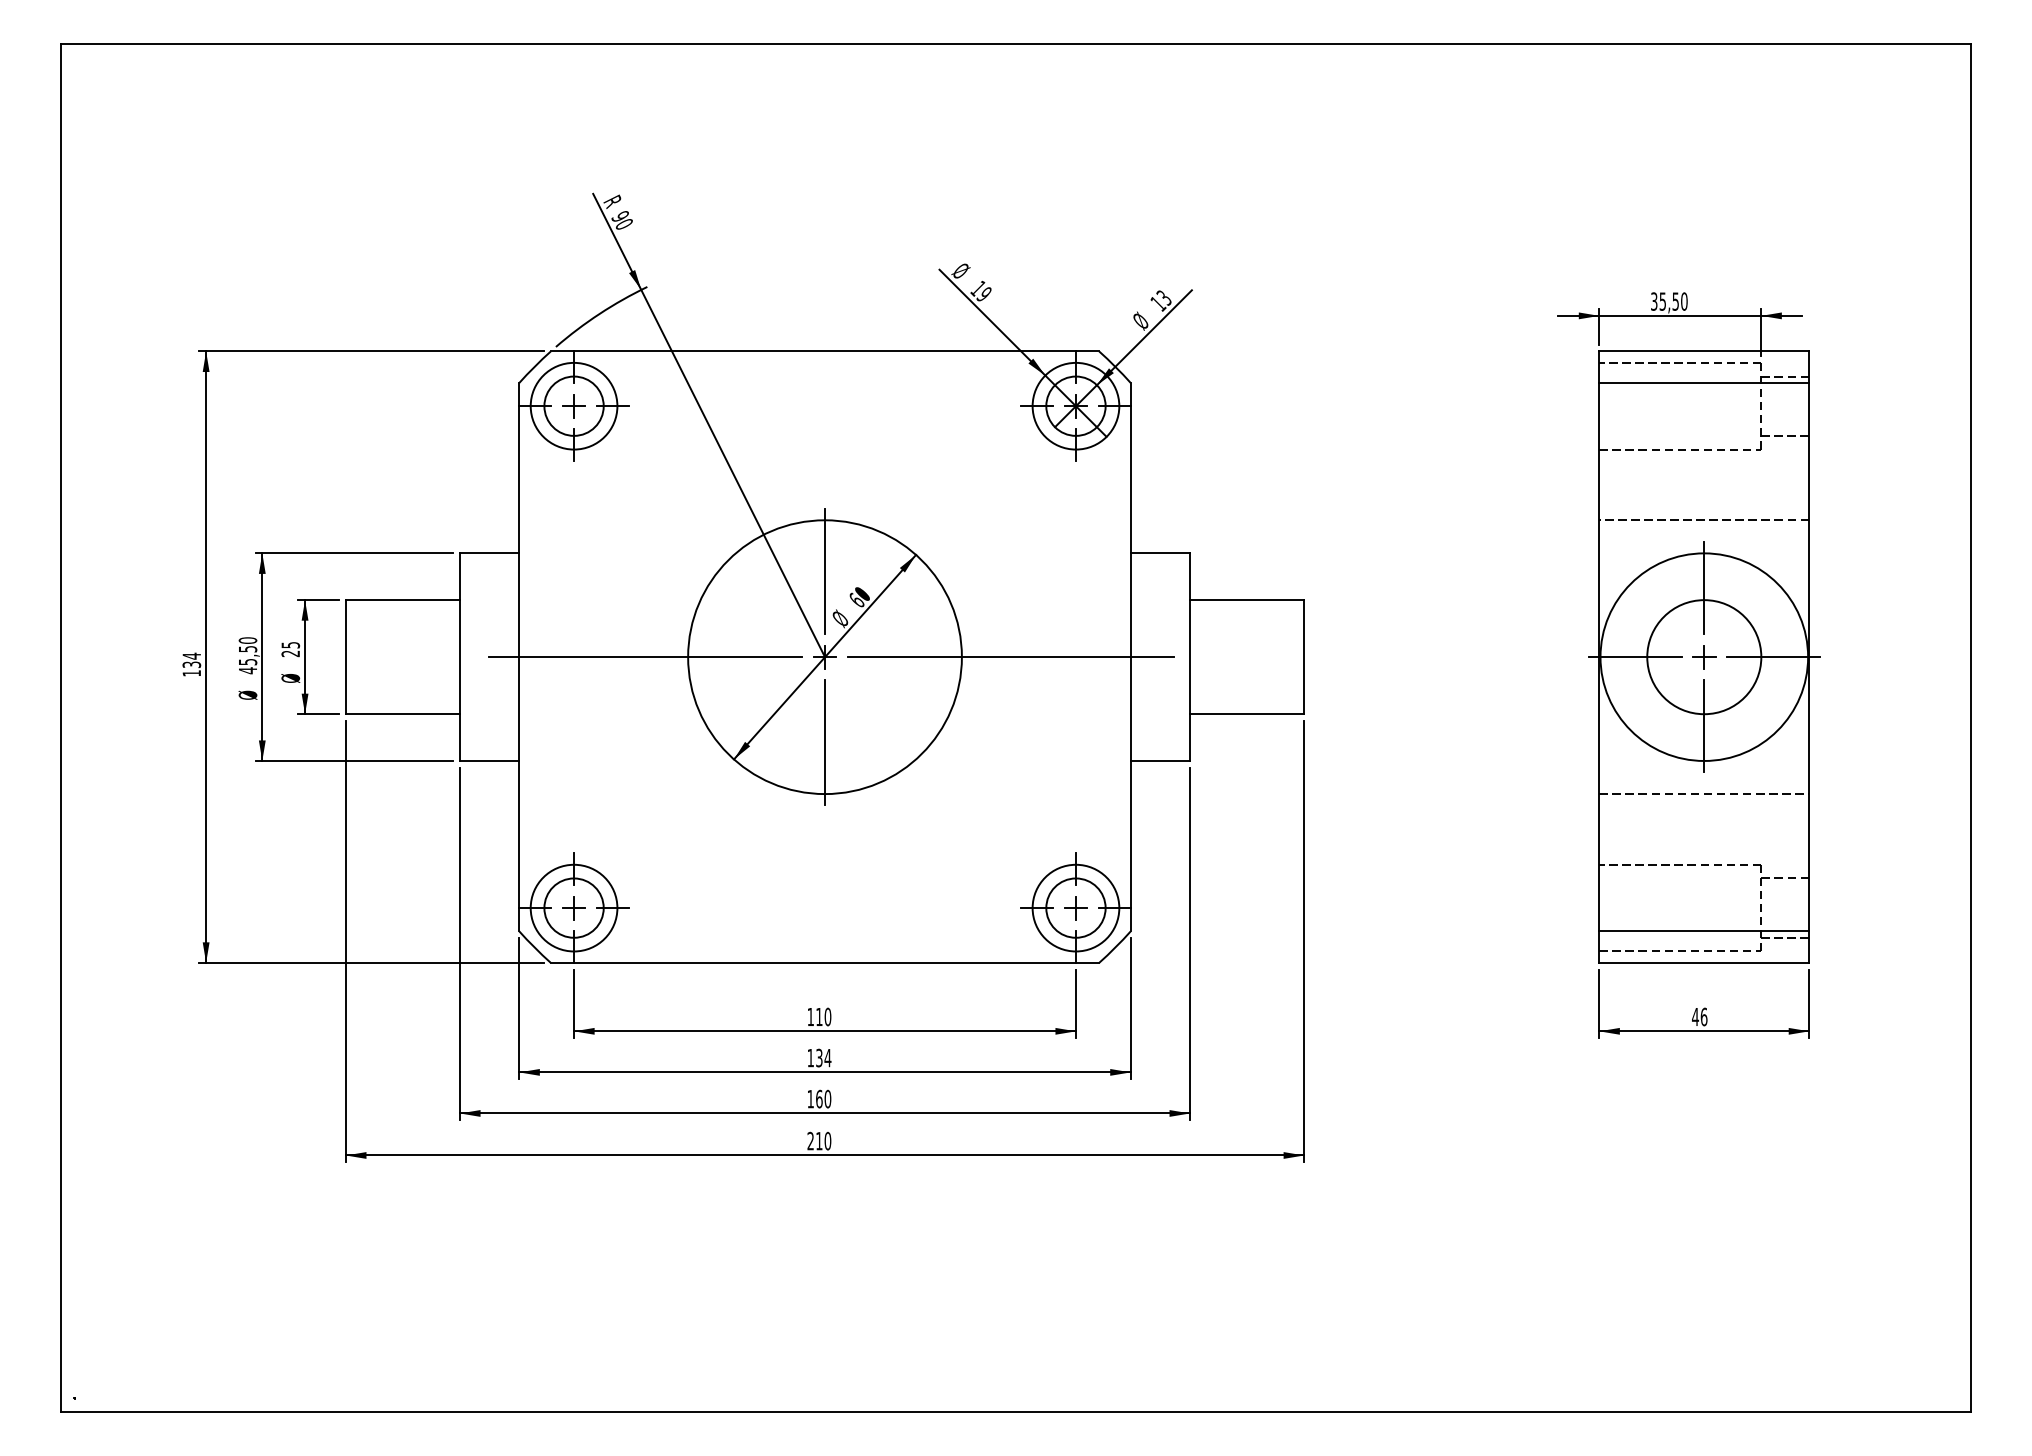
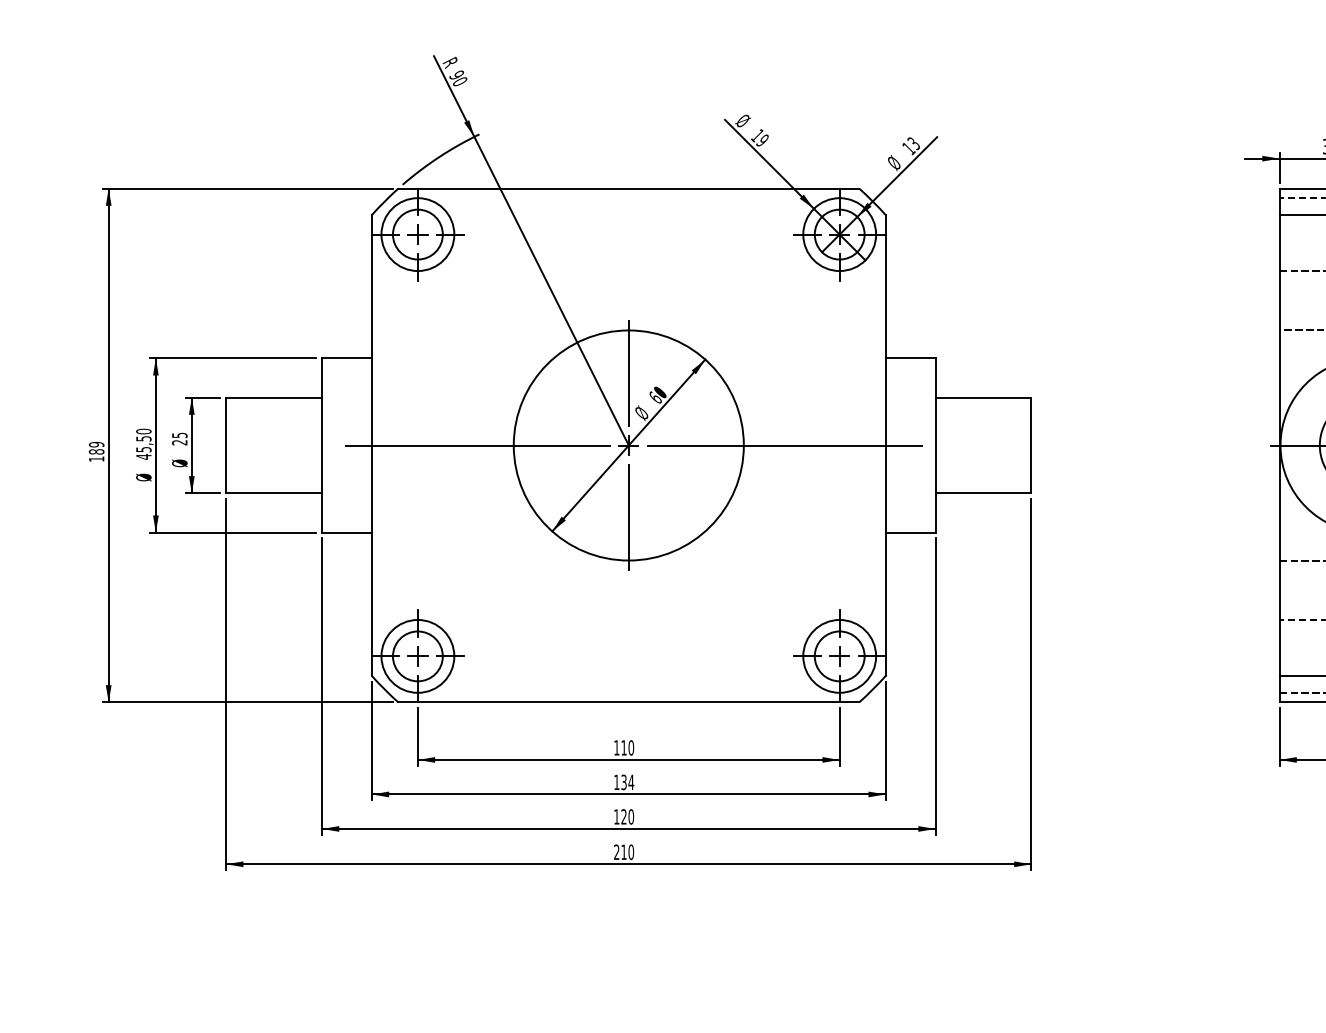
text: (191, 660) -> (96, 448), 134 -> 189
text: (819, 1098) -> (624, 816), 160 -> 120

